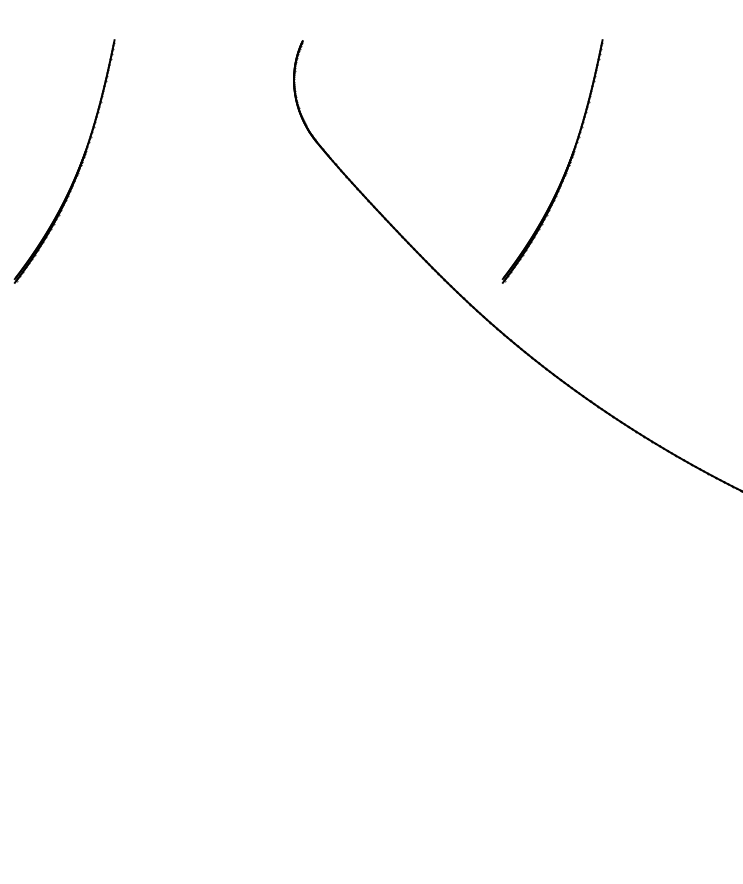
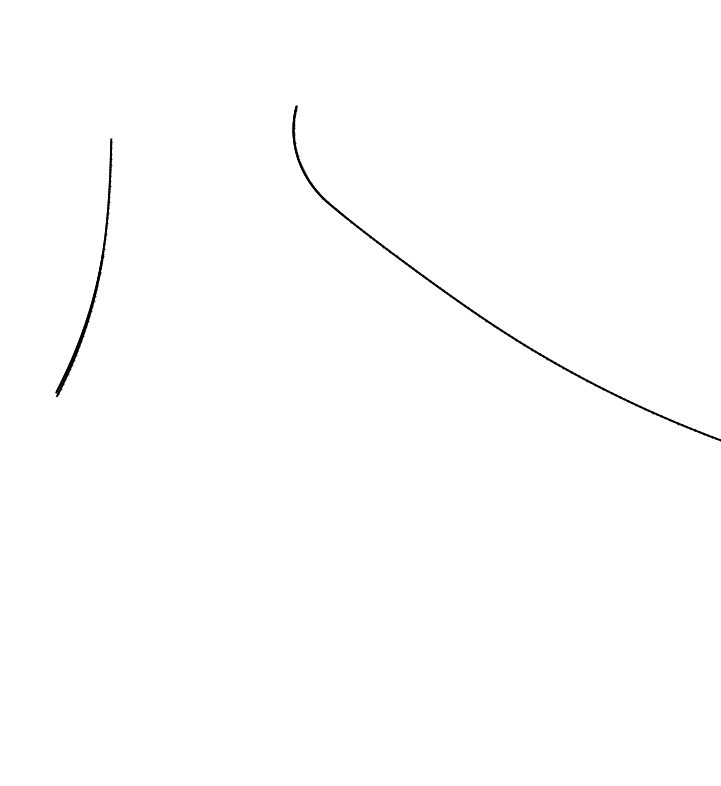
part: (566, 166) -> (578, 182), removed

